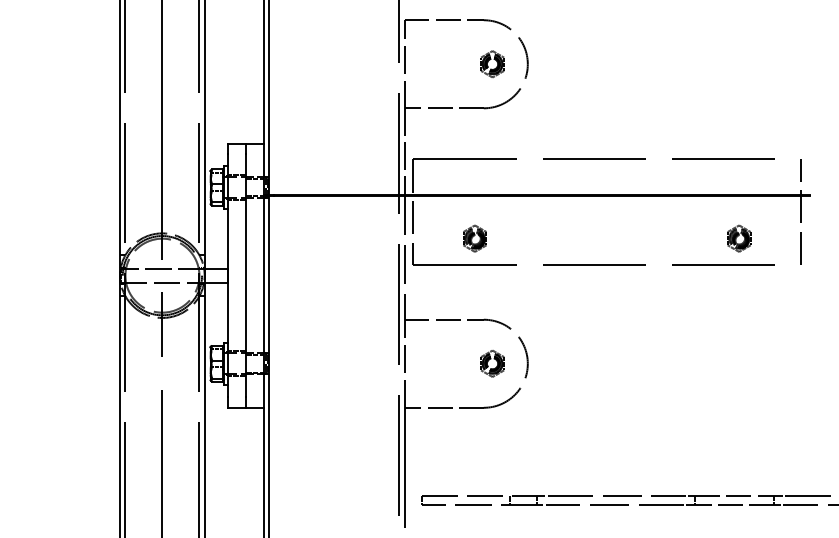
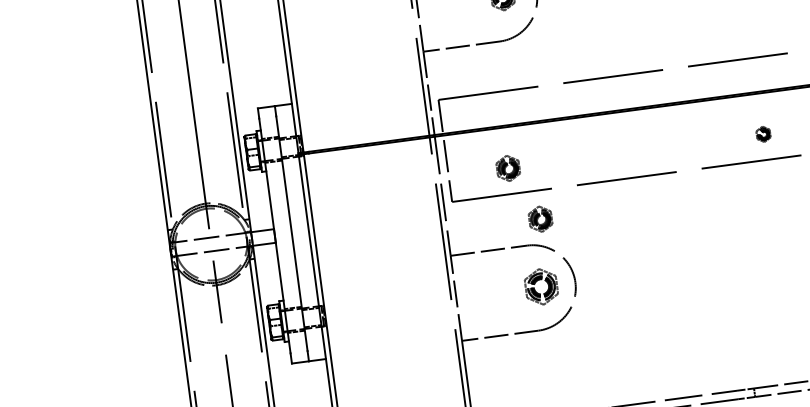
part: (739, 238) -> (763, 134), size x0.6
part: (500, 294) -> (540, 219), added
part: (492, 363) -> (541, 286), size x1.4

